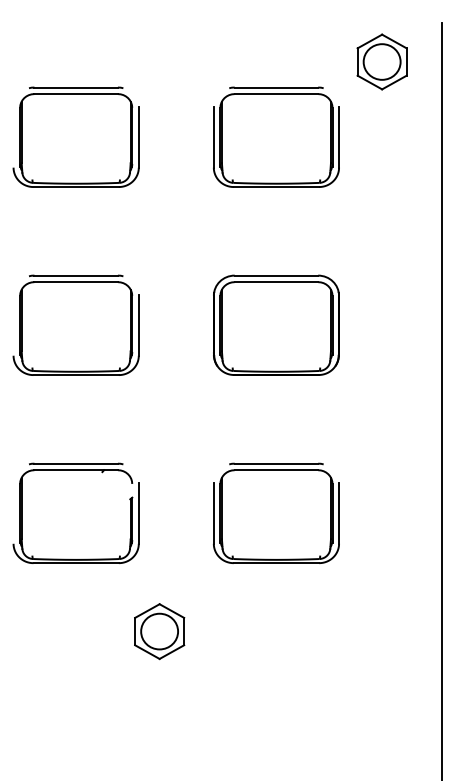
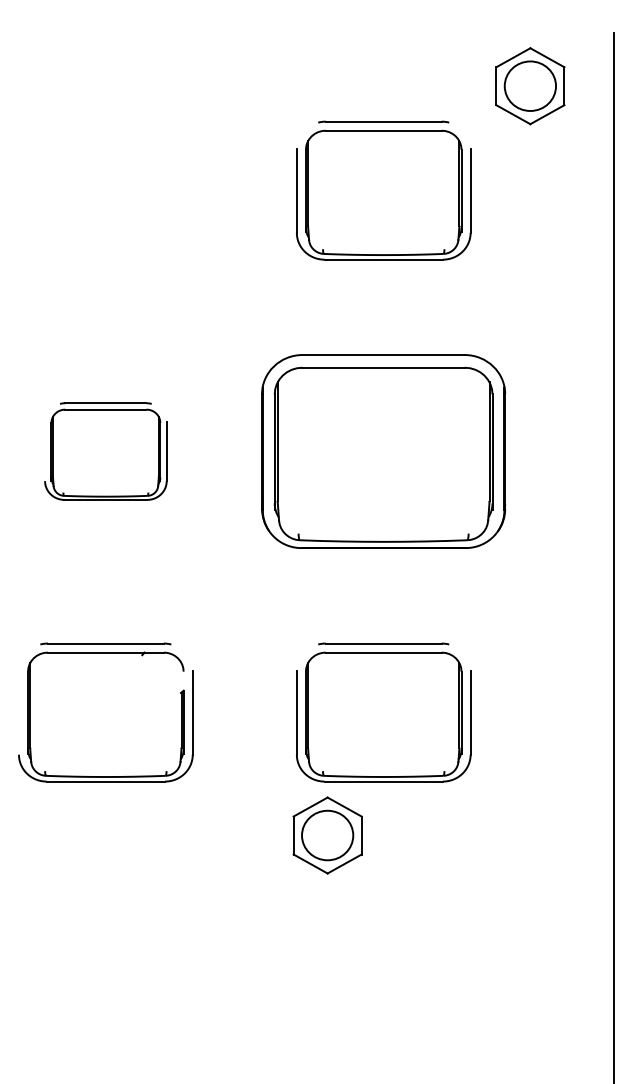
part: (75, 137) -> (105, 190), removed
part: (75, 325) -> (105, 451), size x0.7
part: (276, 325) -> (383, 451), size x1.4
part: (159, 631) -> (327, 835), moved

